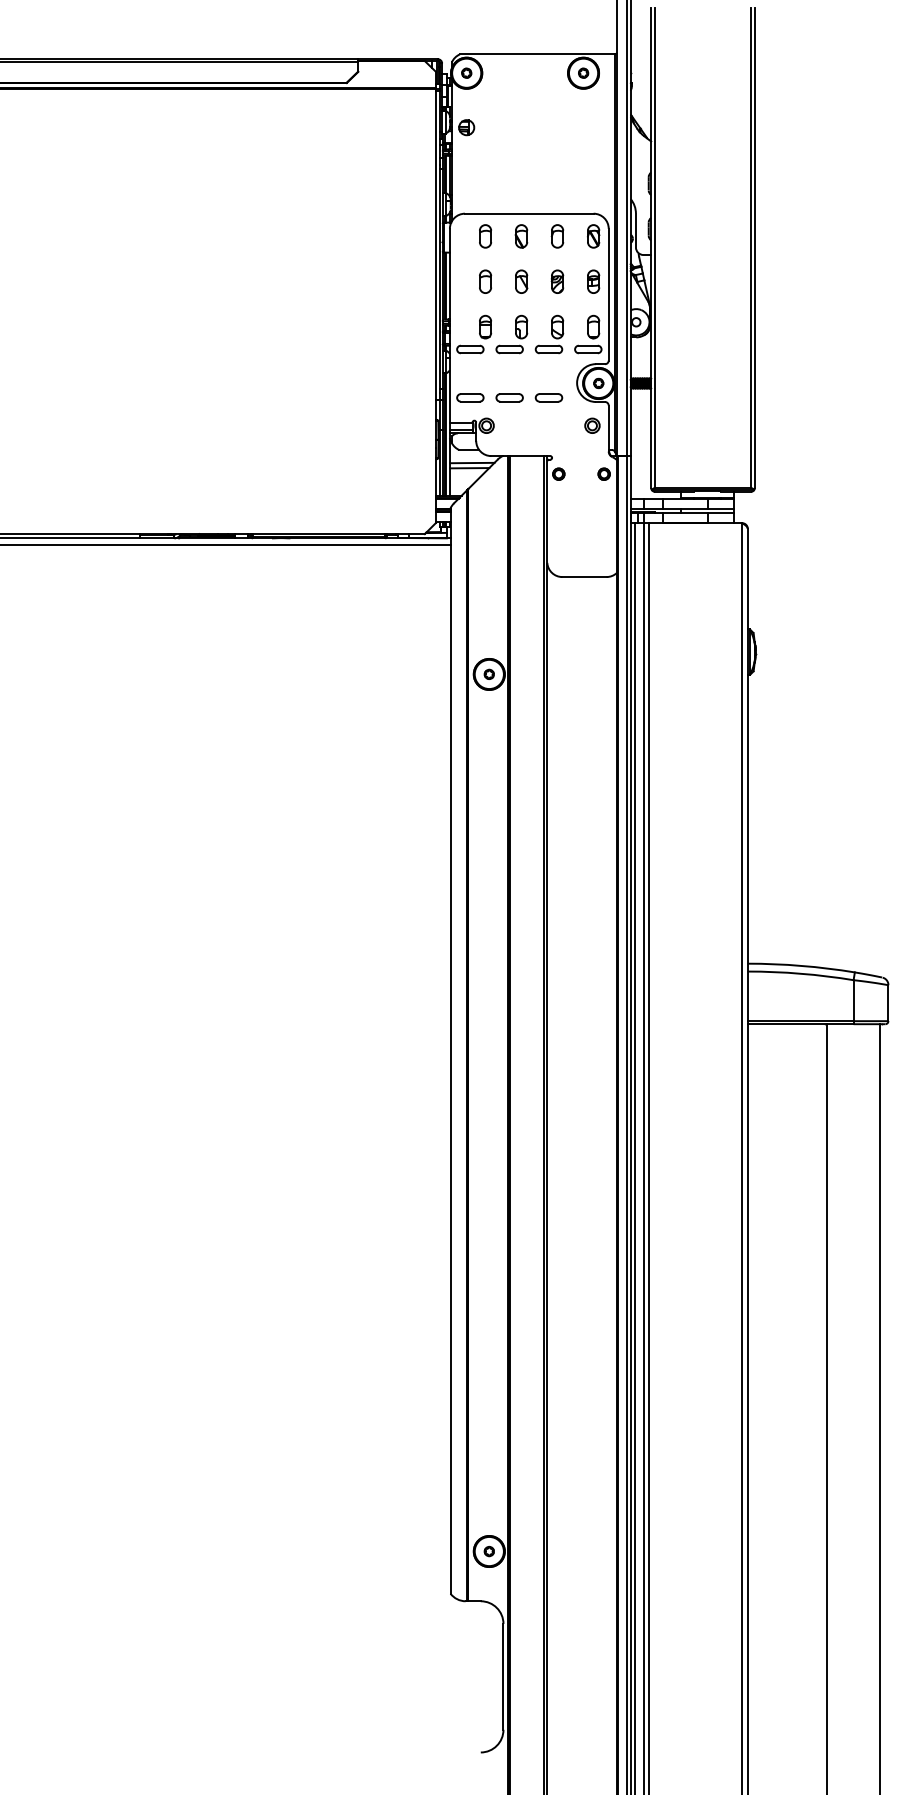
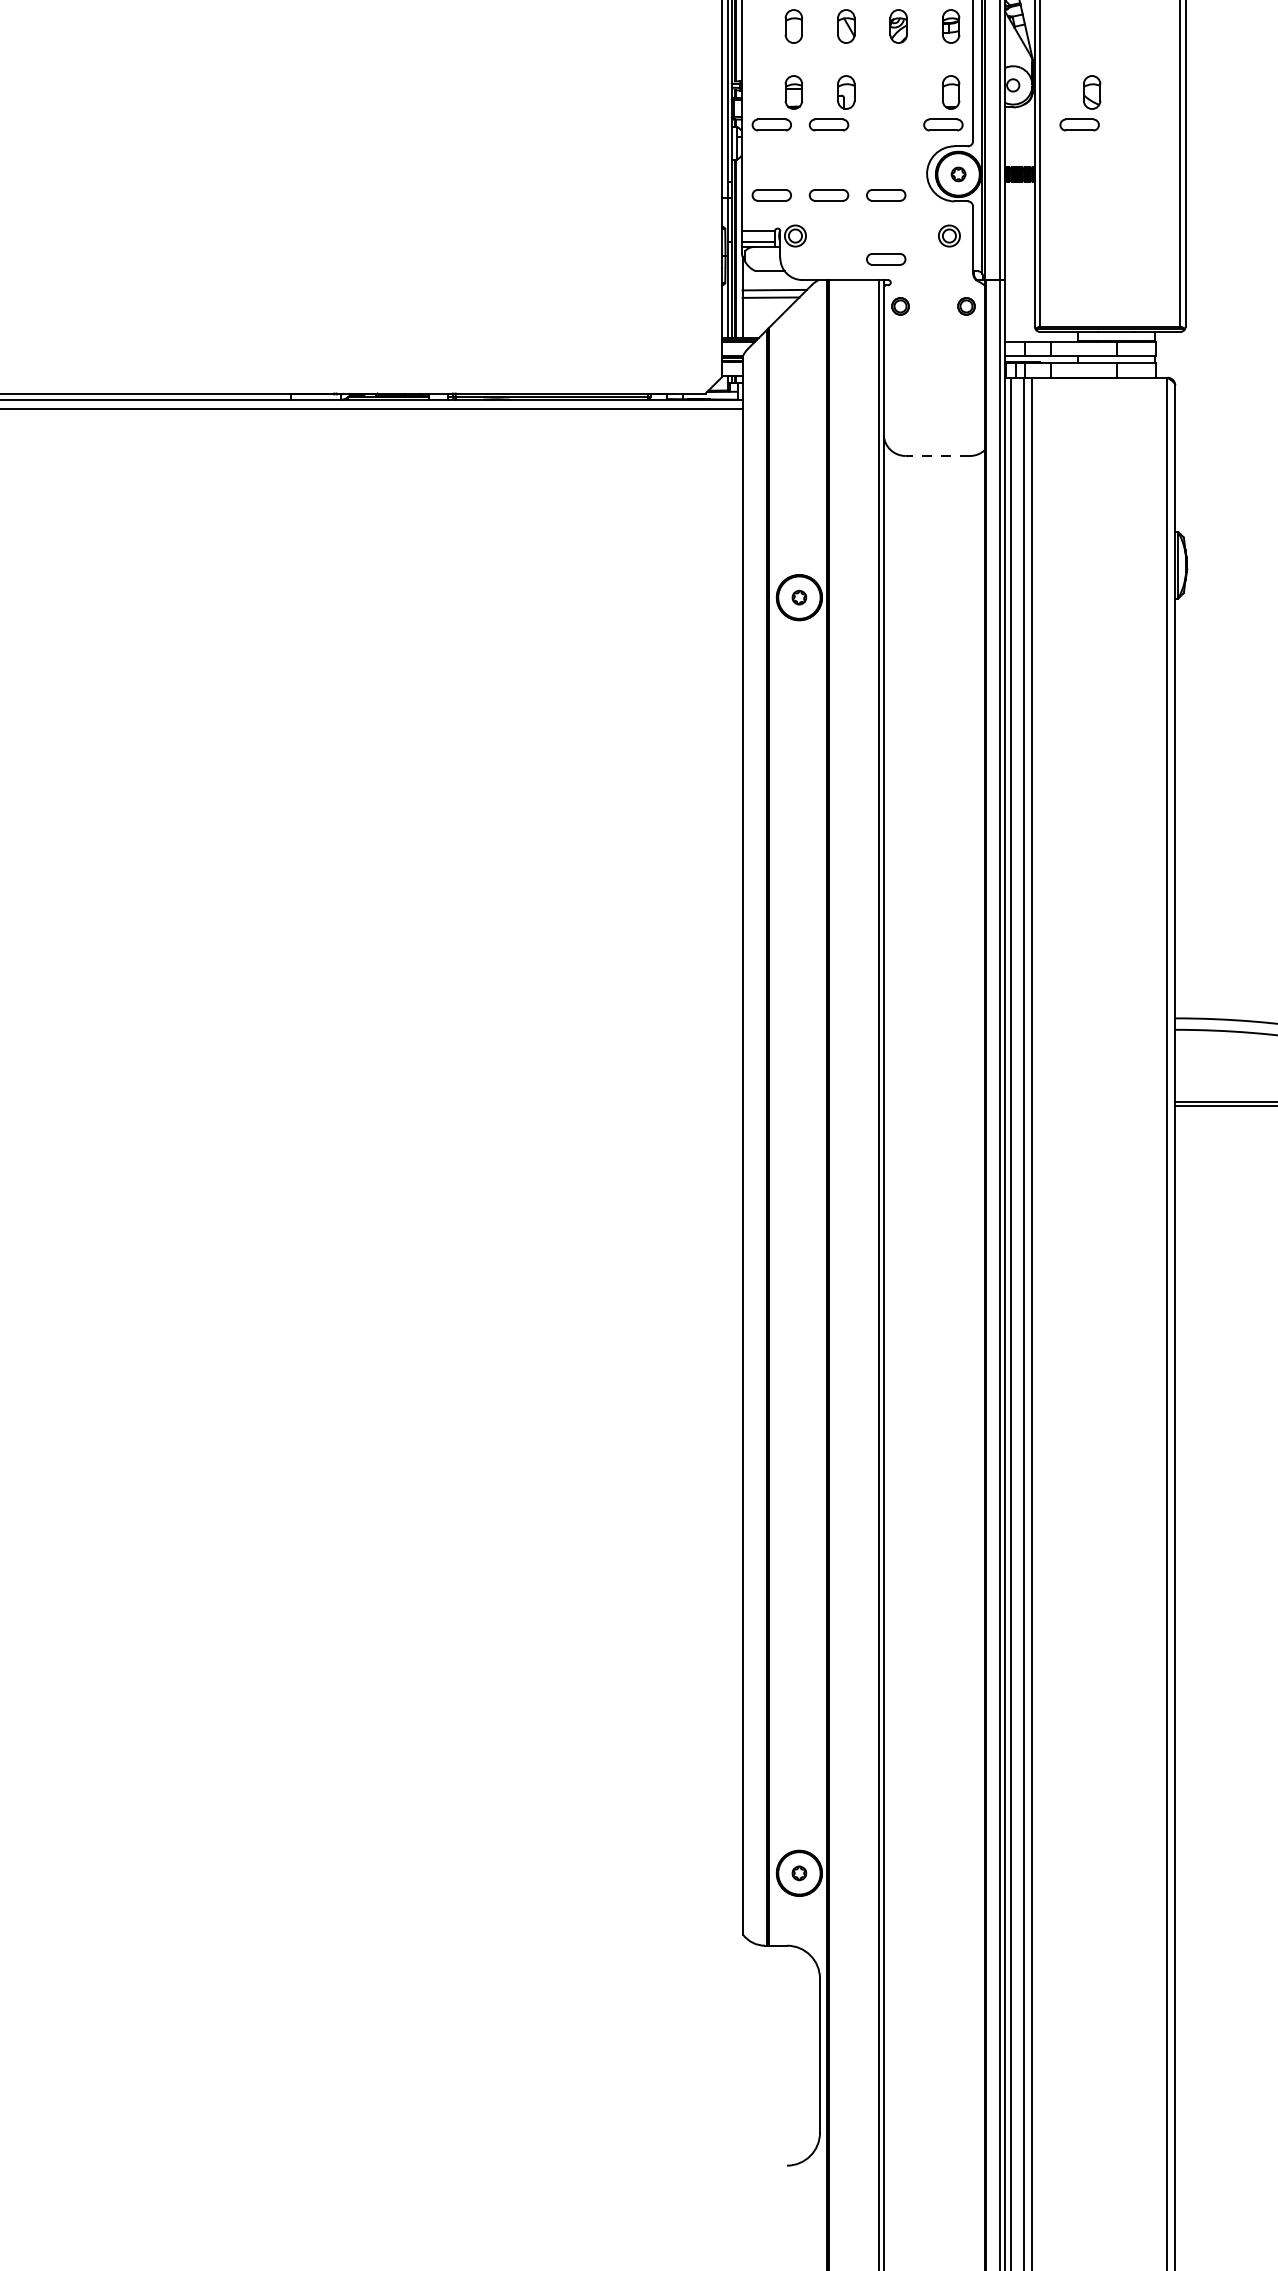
part: (549, 334) -> (1080, 103), moved
part: (548, 441) -> (885, 258), added
line: (583, 577) -> (936, 456), solid -> dashed

